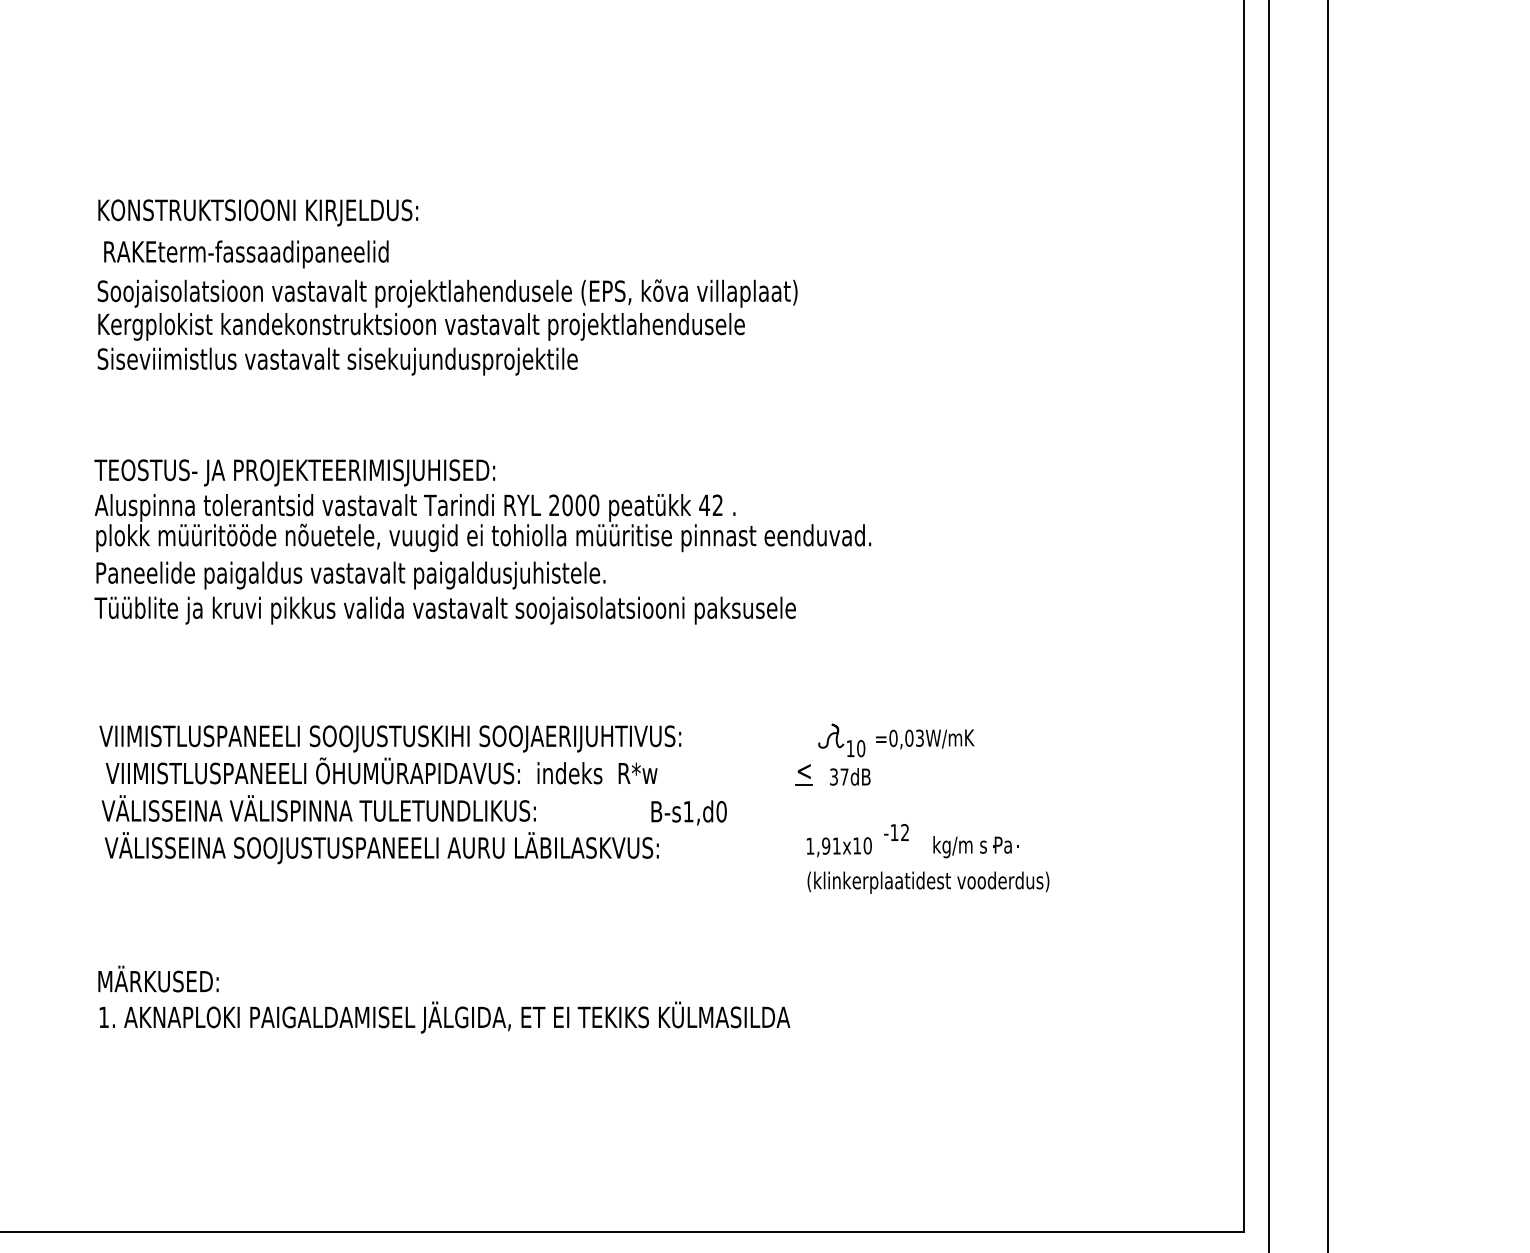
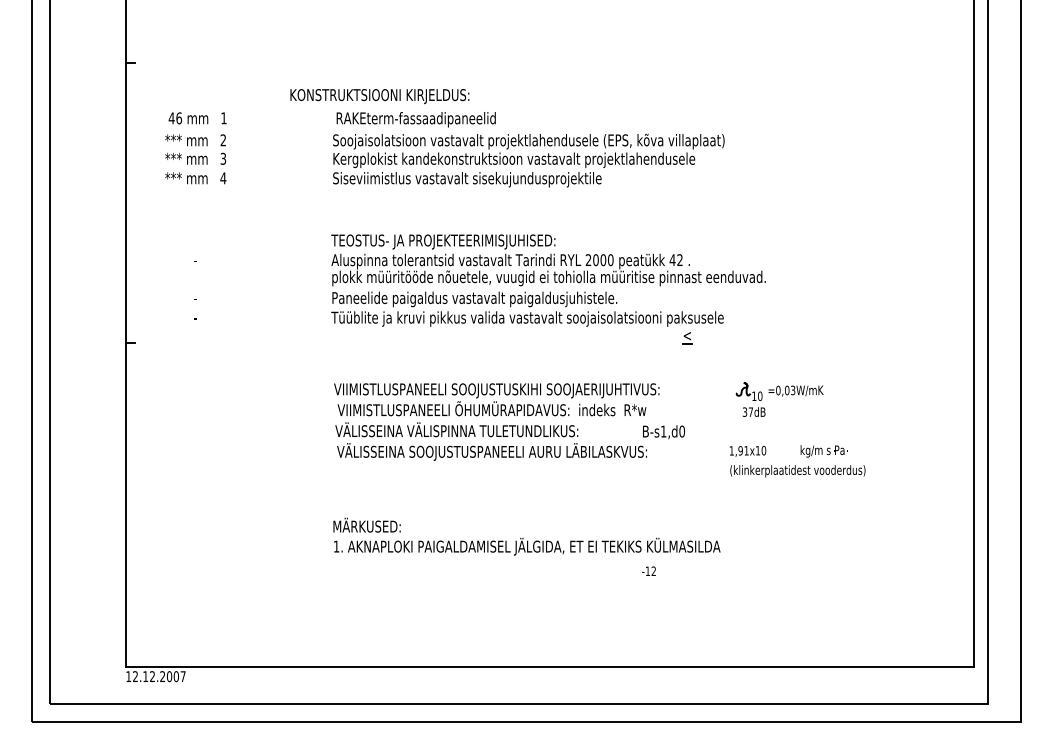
text: (257, 212) -> (379, 96), moved
part: (804, 775) -> (687, 338), moved
text: (895, 831) -> (648, 570), moved

